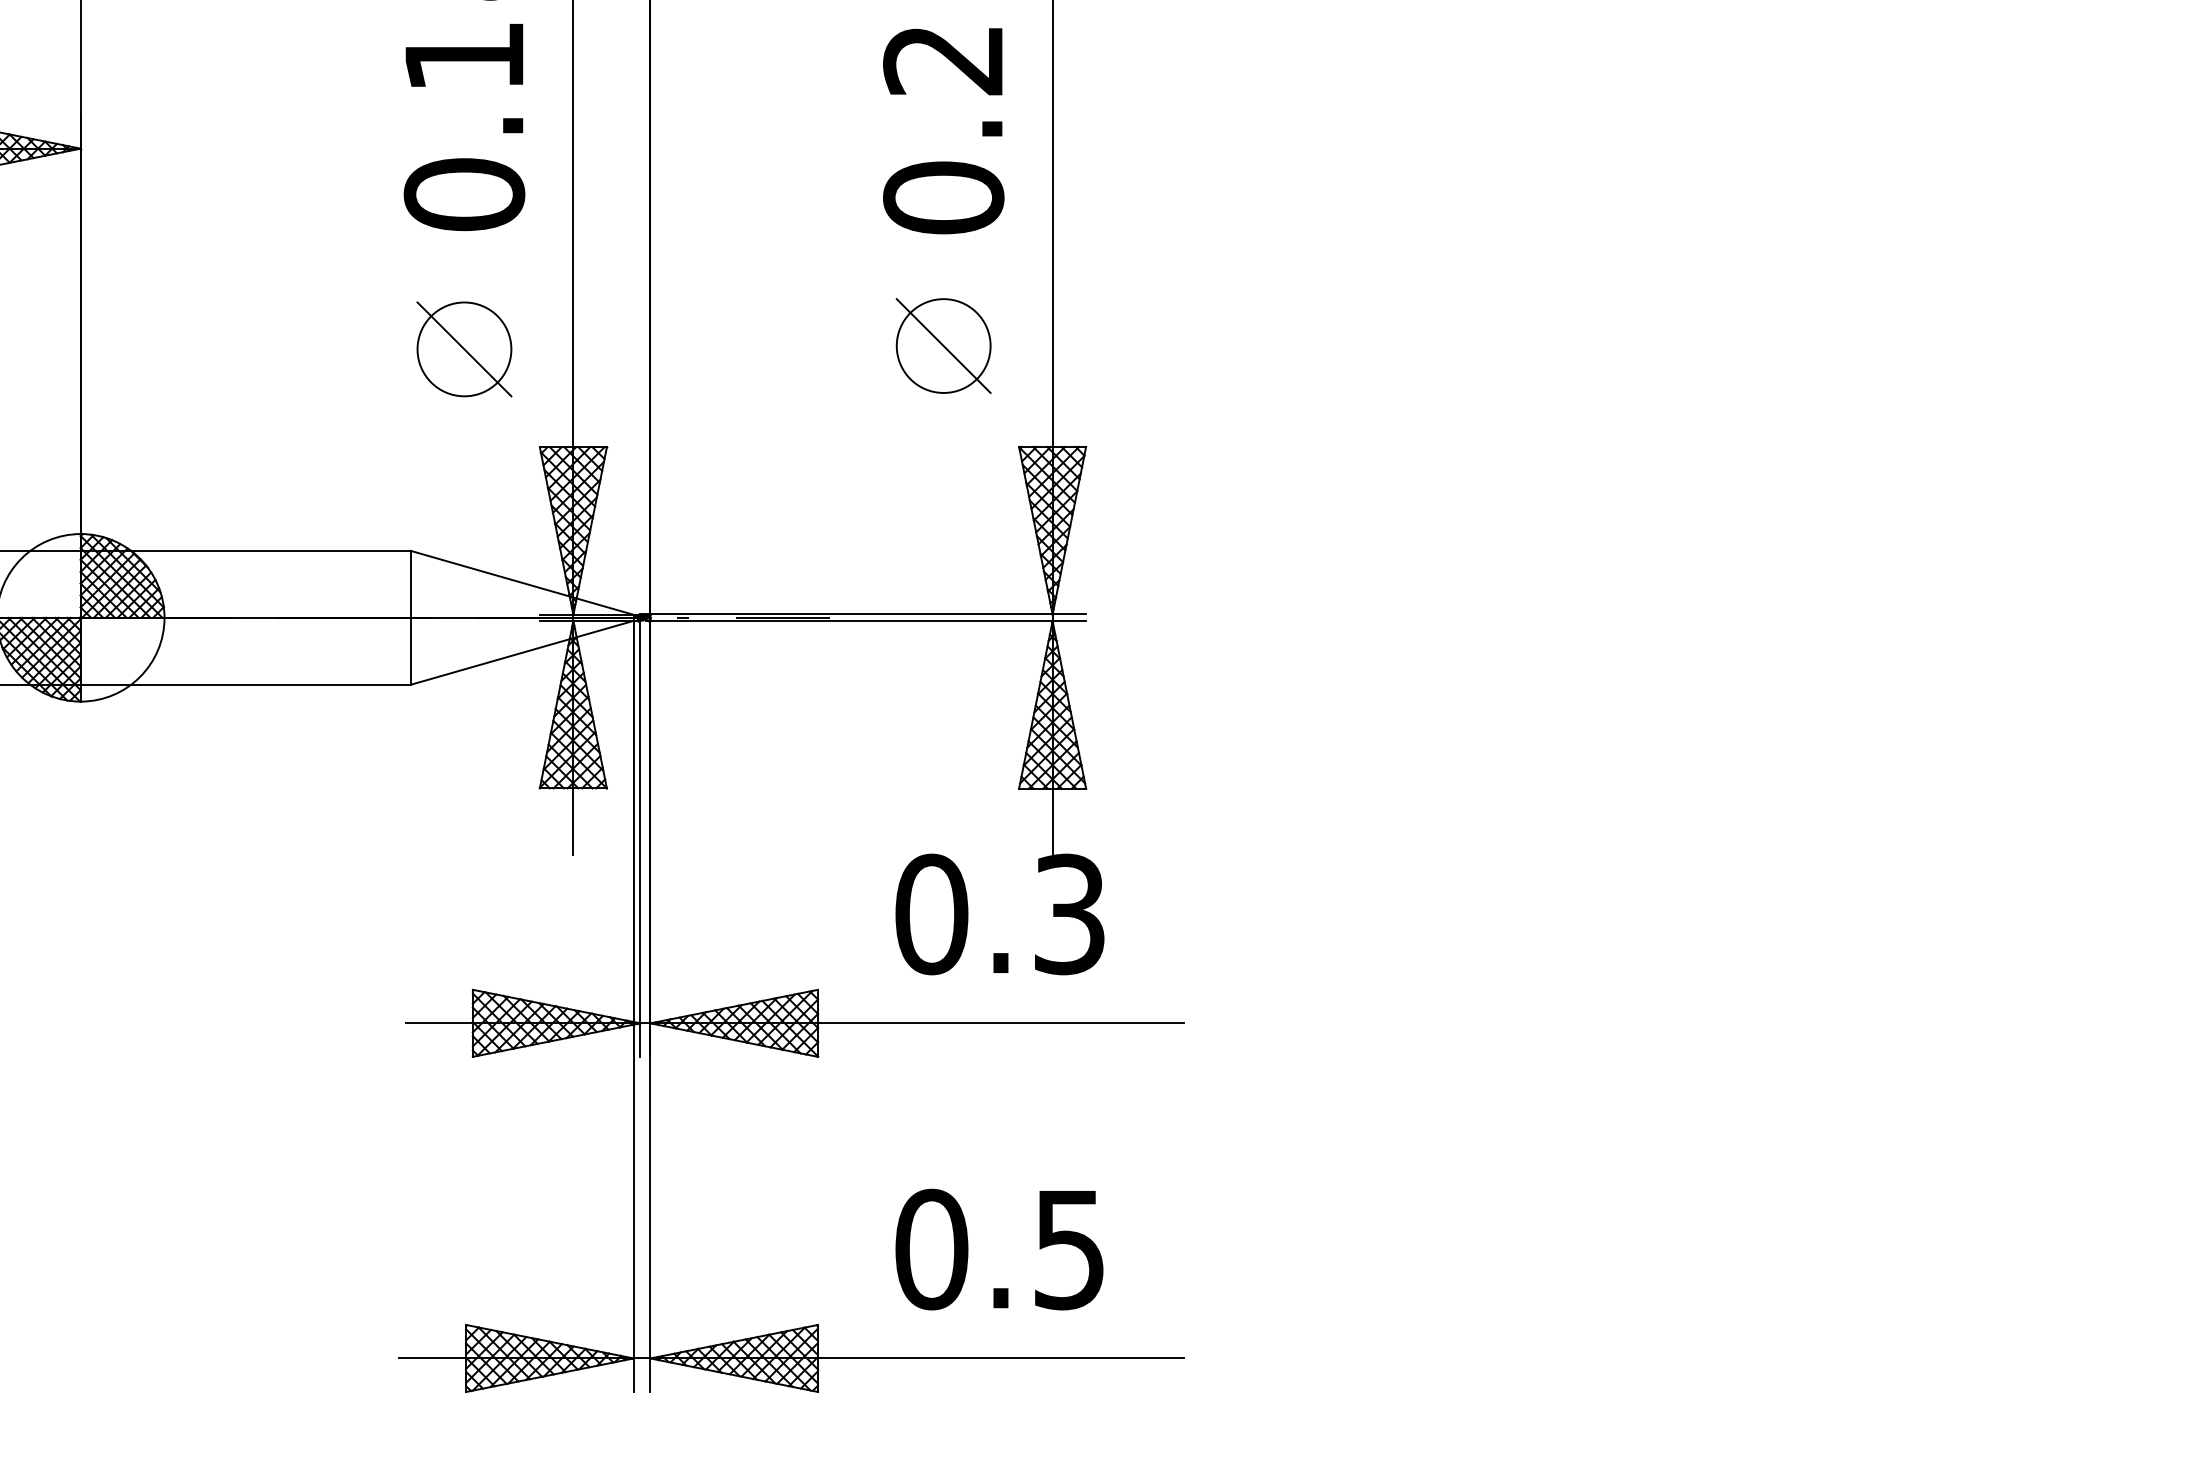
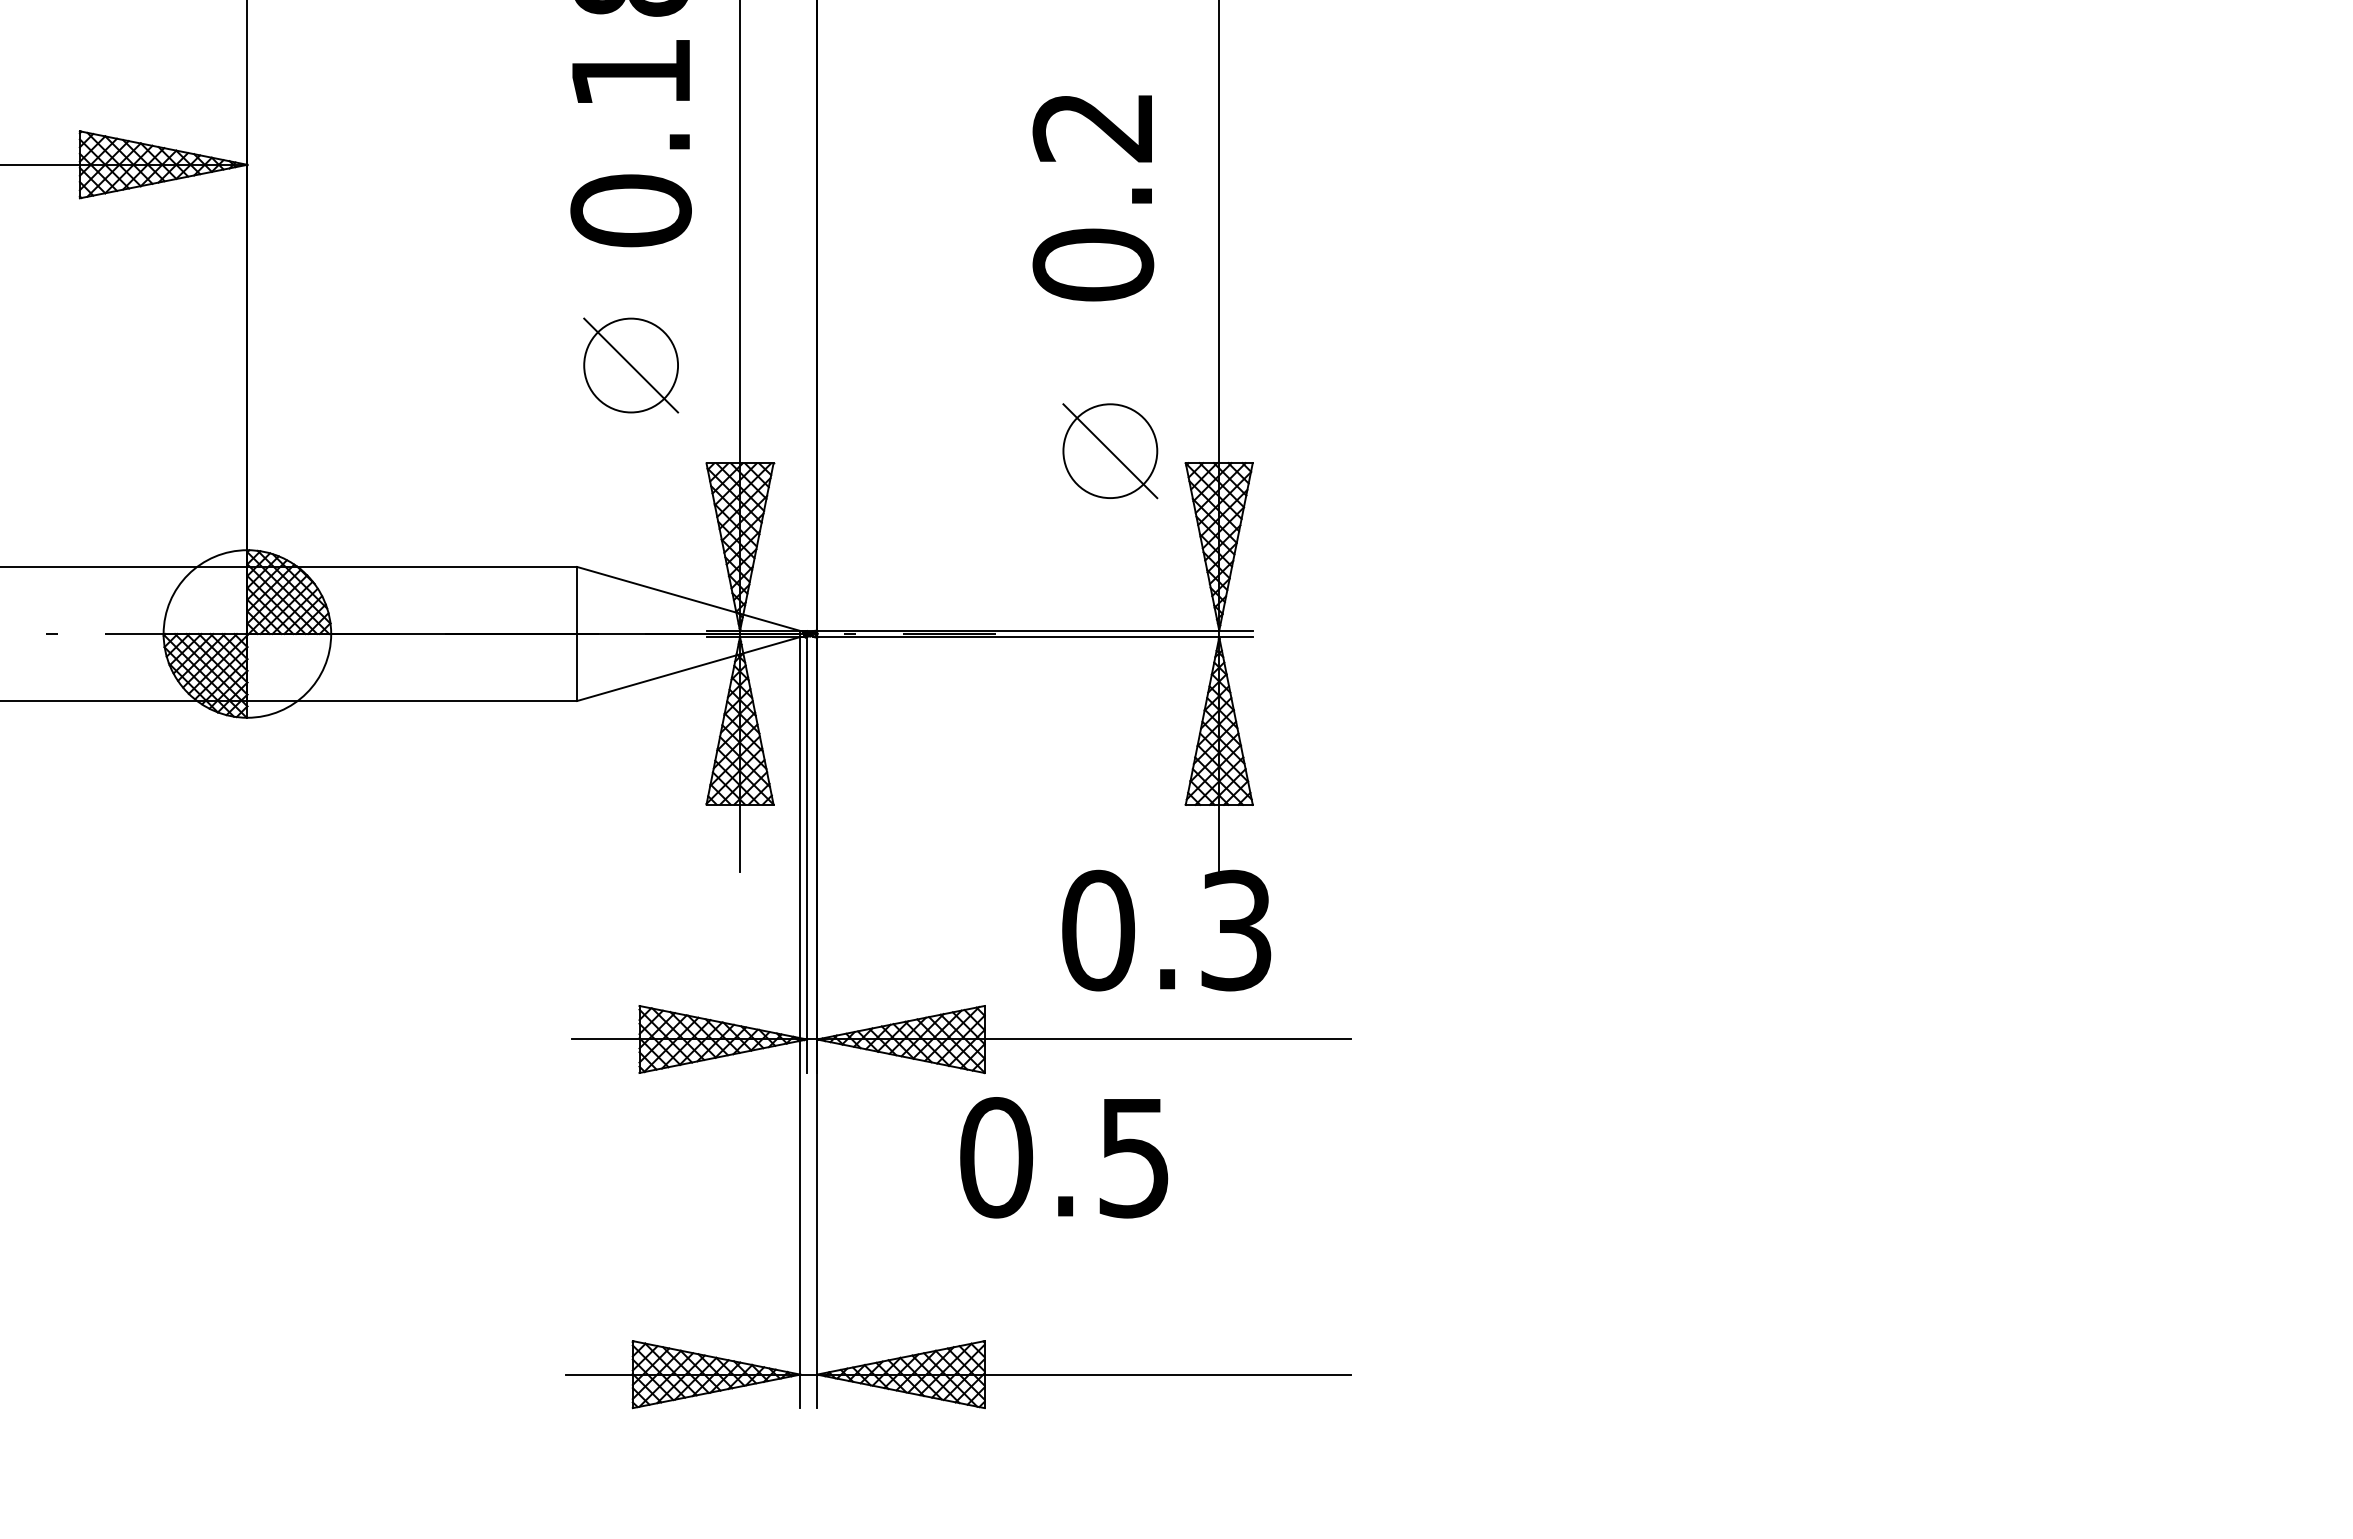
text: (943, 131) -> (1093, 198), moved
part: (943, 346) -> (1110, 451), moved
text: (999, 1249) -> (1064, 1157), moved

